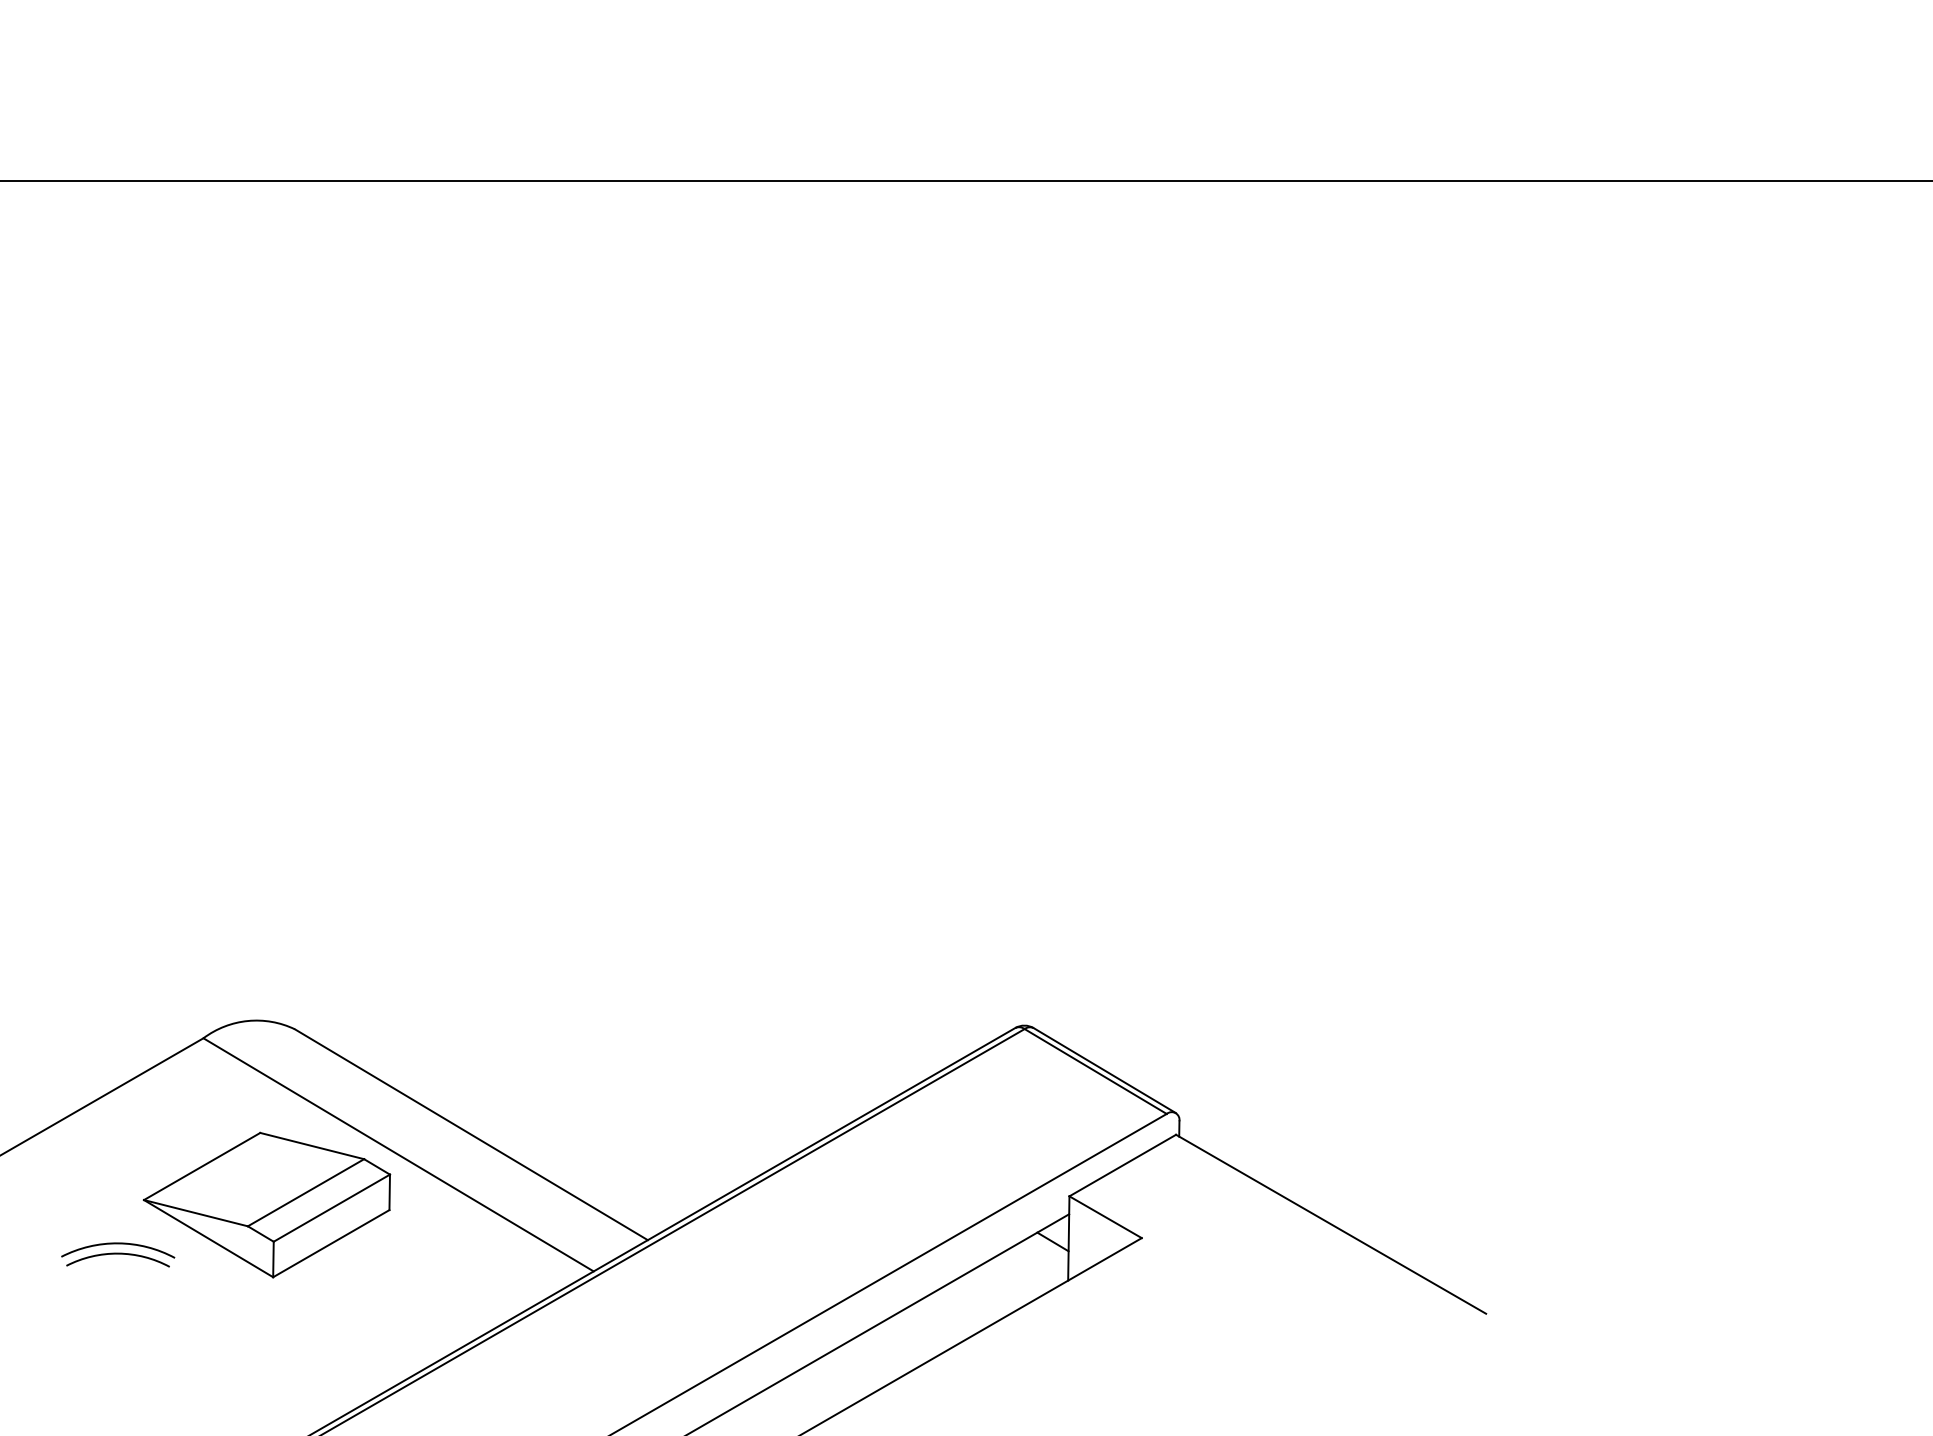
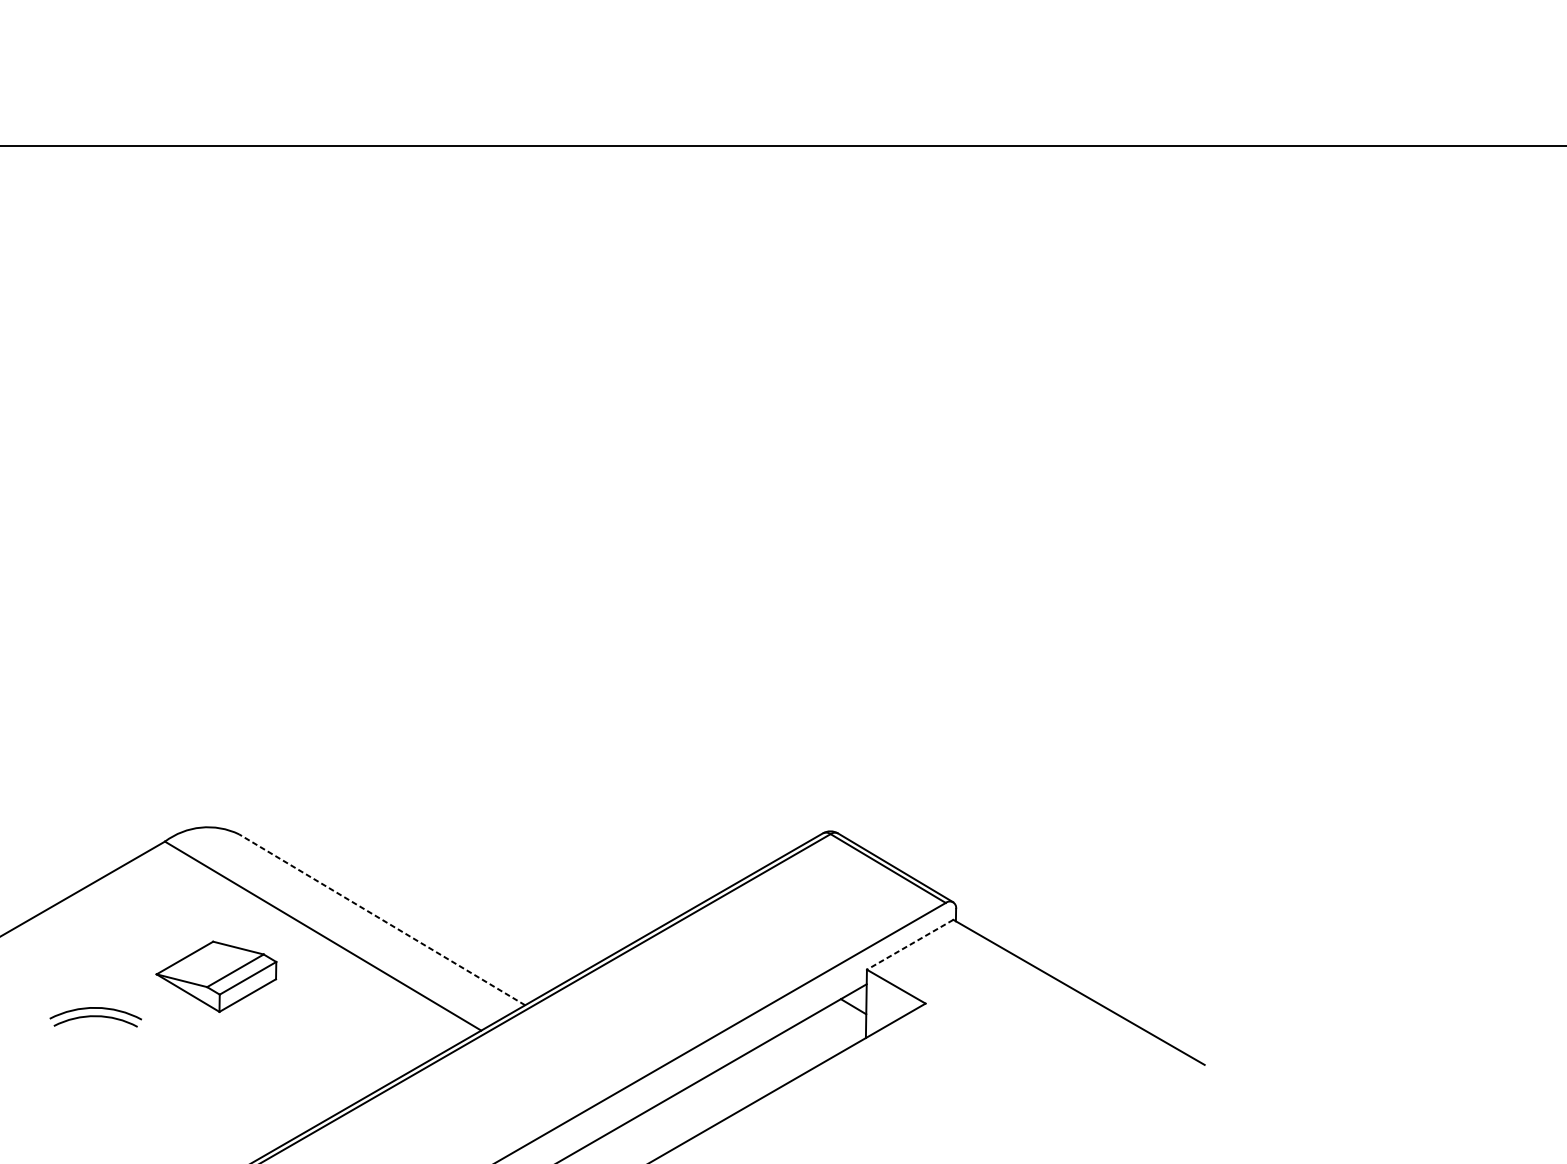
line: (471, 1134) -> (382, 919), solid -> dashed
line: (1122, 1165) -> (909, 944), solid -> dashed
part: (266, 1204) -> (216, 976), size x0.6

